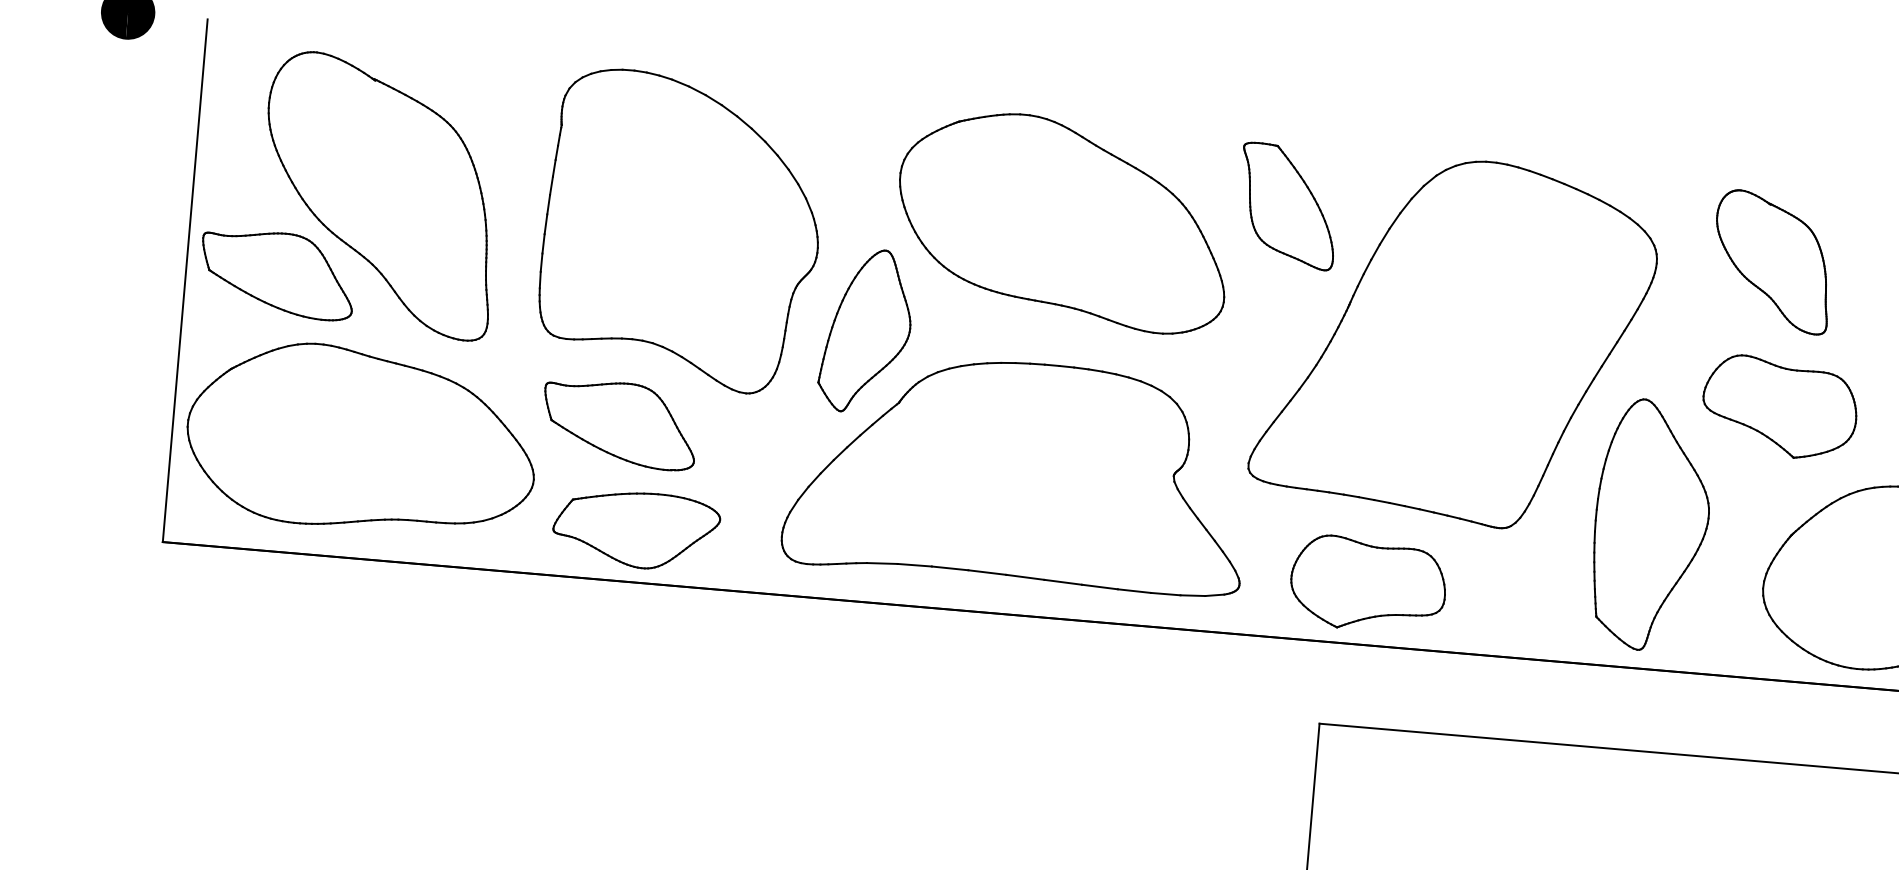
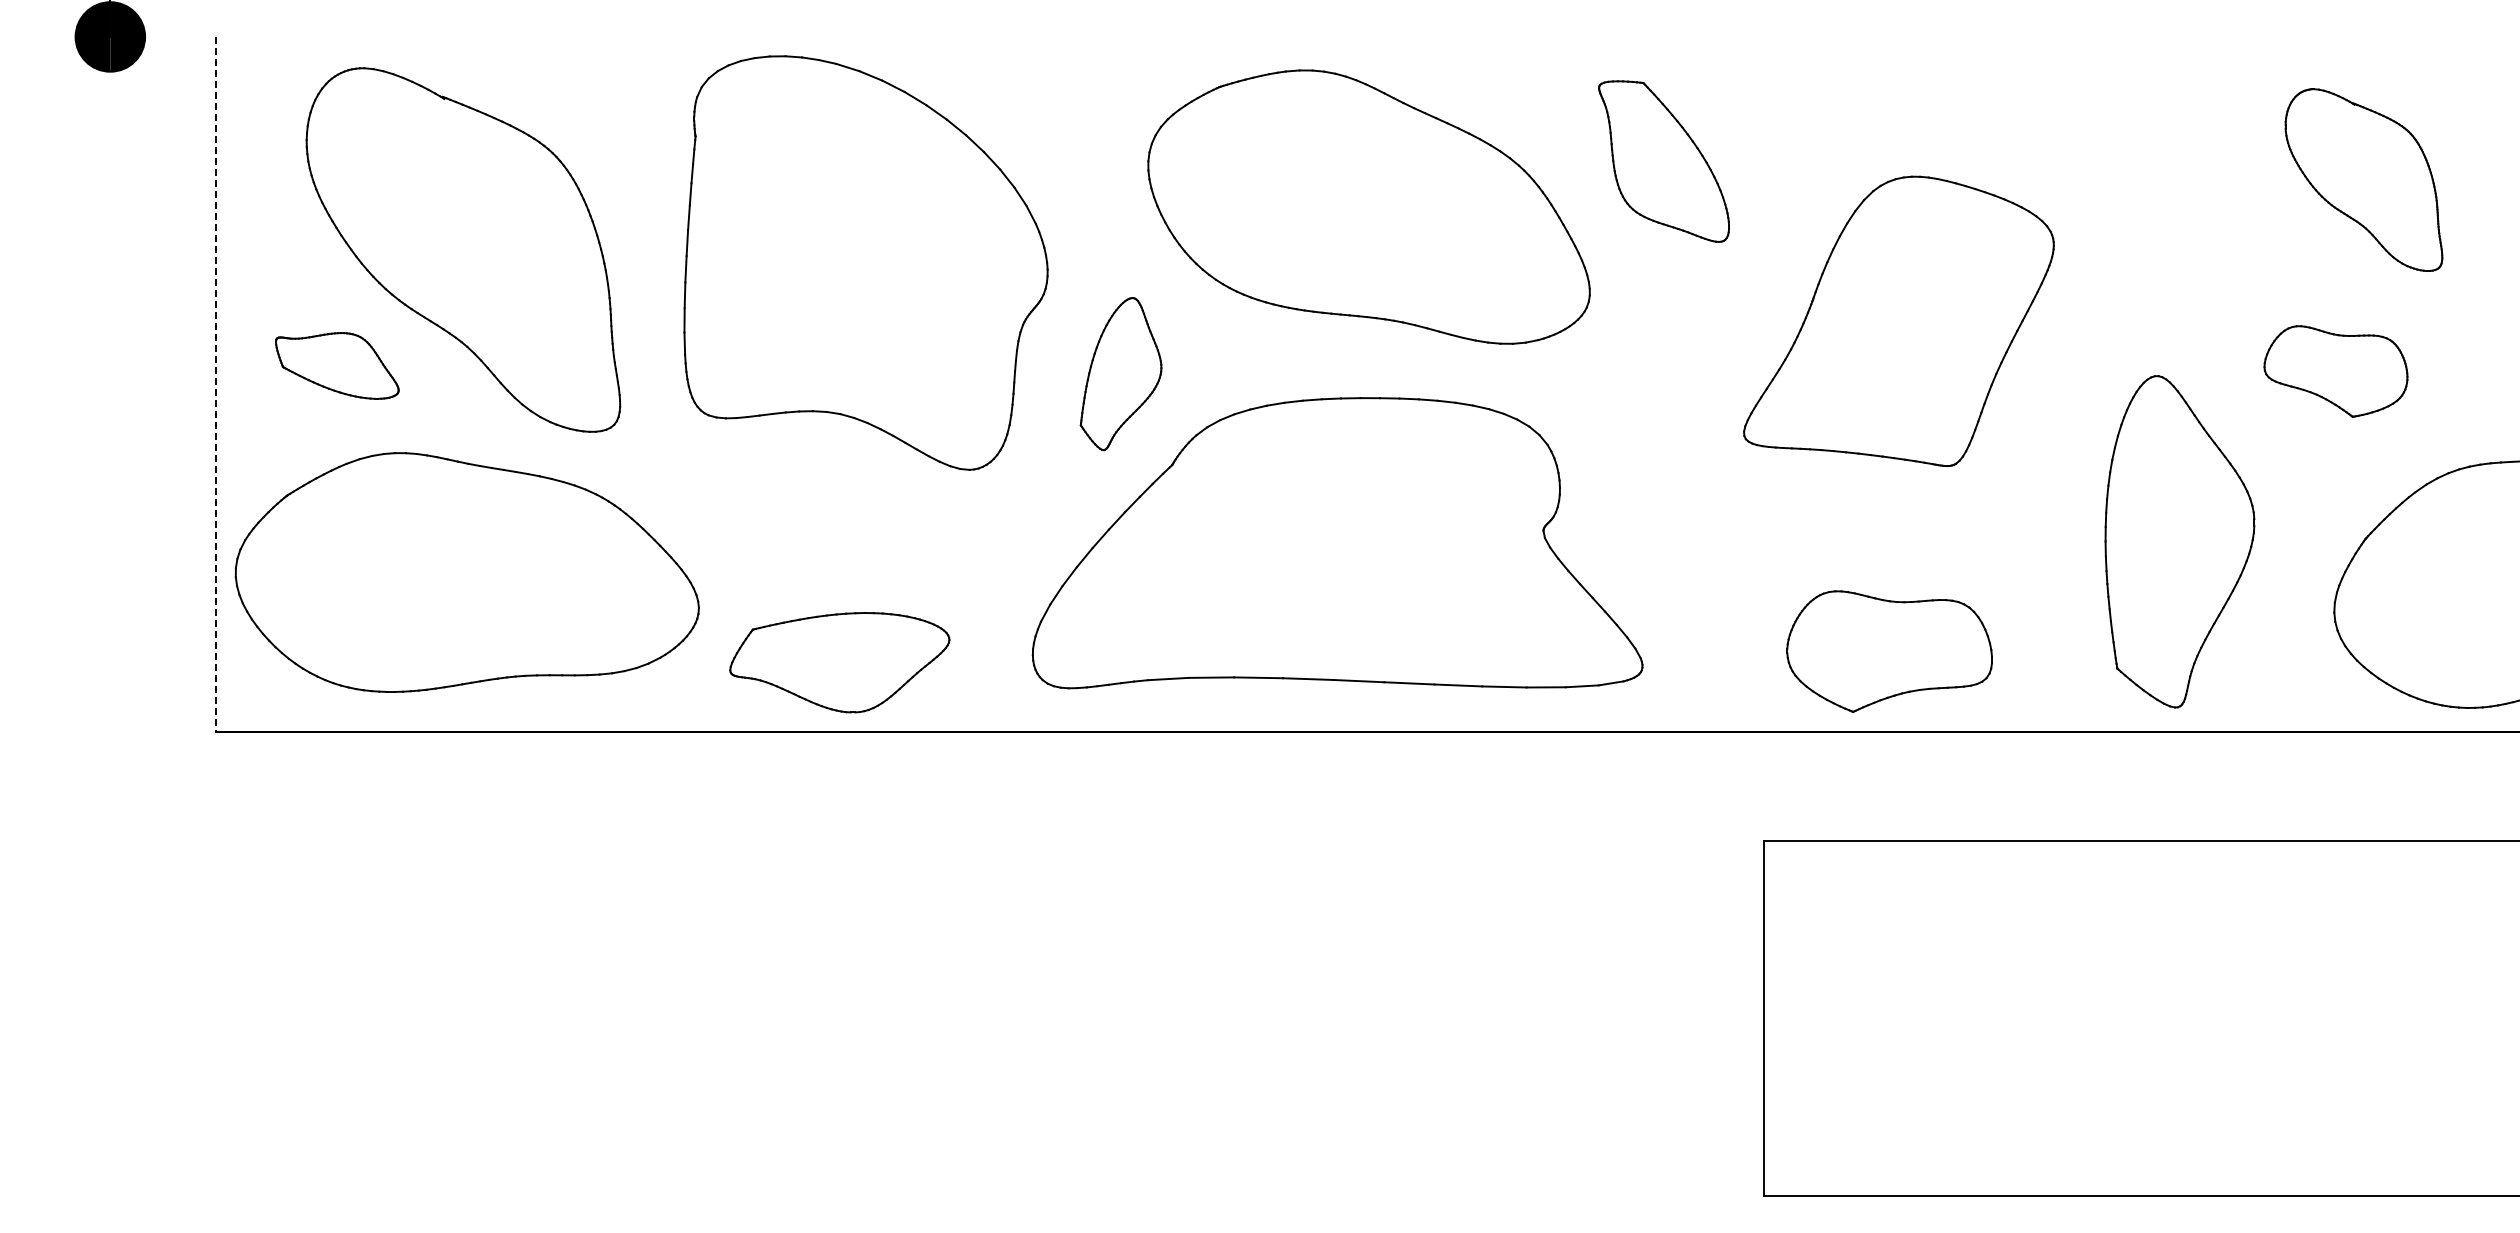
part: (1772, 261) -> (2363, 179), moved
part: (277, 274) -> (337, 365), size x0.6
line: (185, 280) -> (216, 384), solid -> dashed
part: (865, 330) -> (1120, 373), size x0.7
part: (1454, 341) -> (1898, 321), size x0.6
part: (1779, 407) -> (2335, 371), size x0.7
part: (619, 423) -> (805, 524), removed
part: (1368, 584) -> (1889, 651), moved

